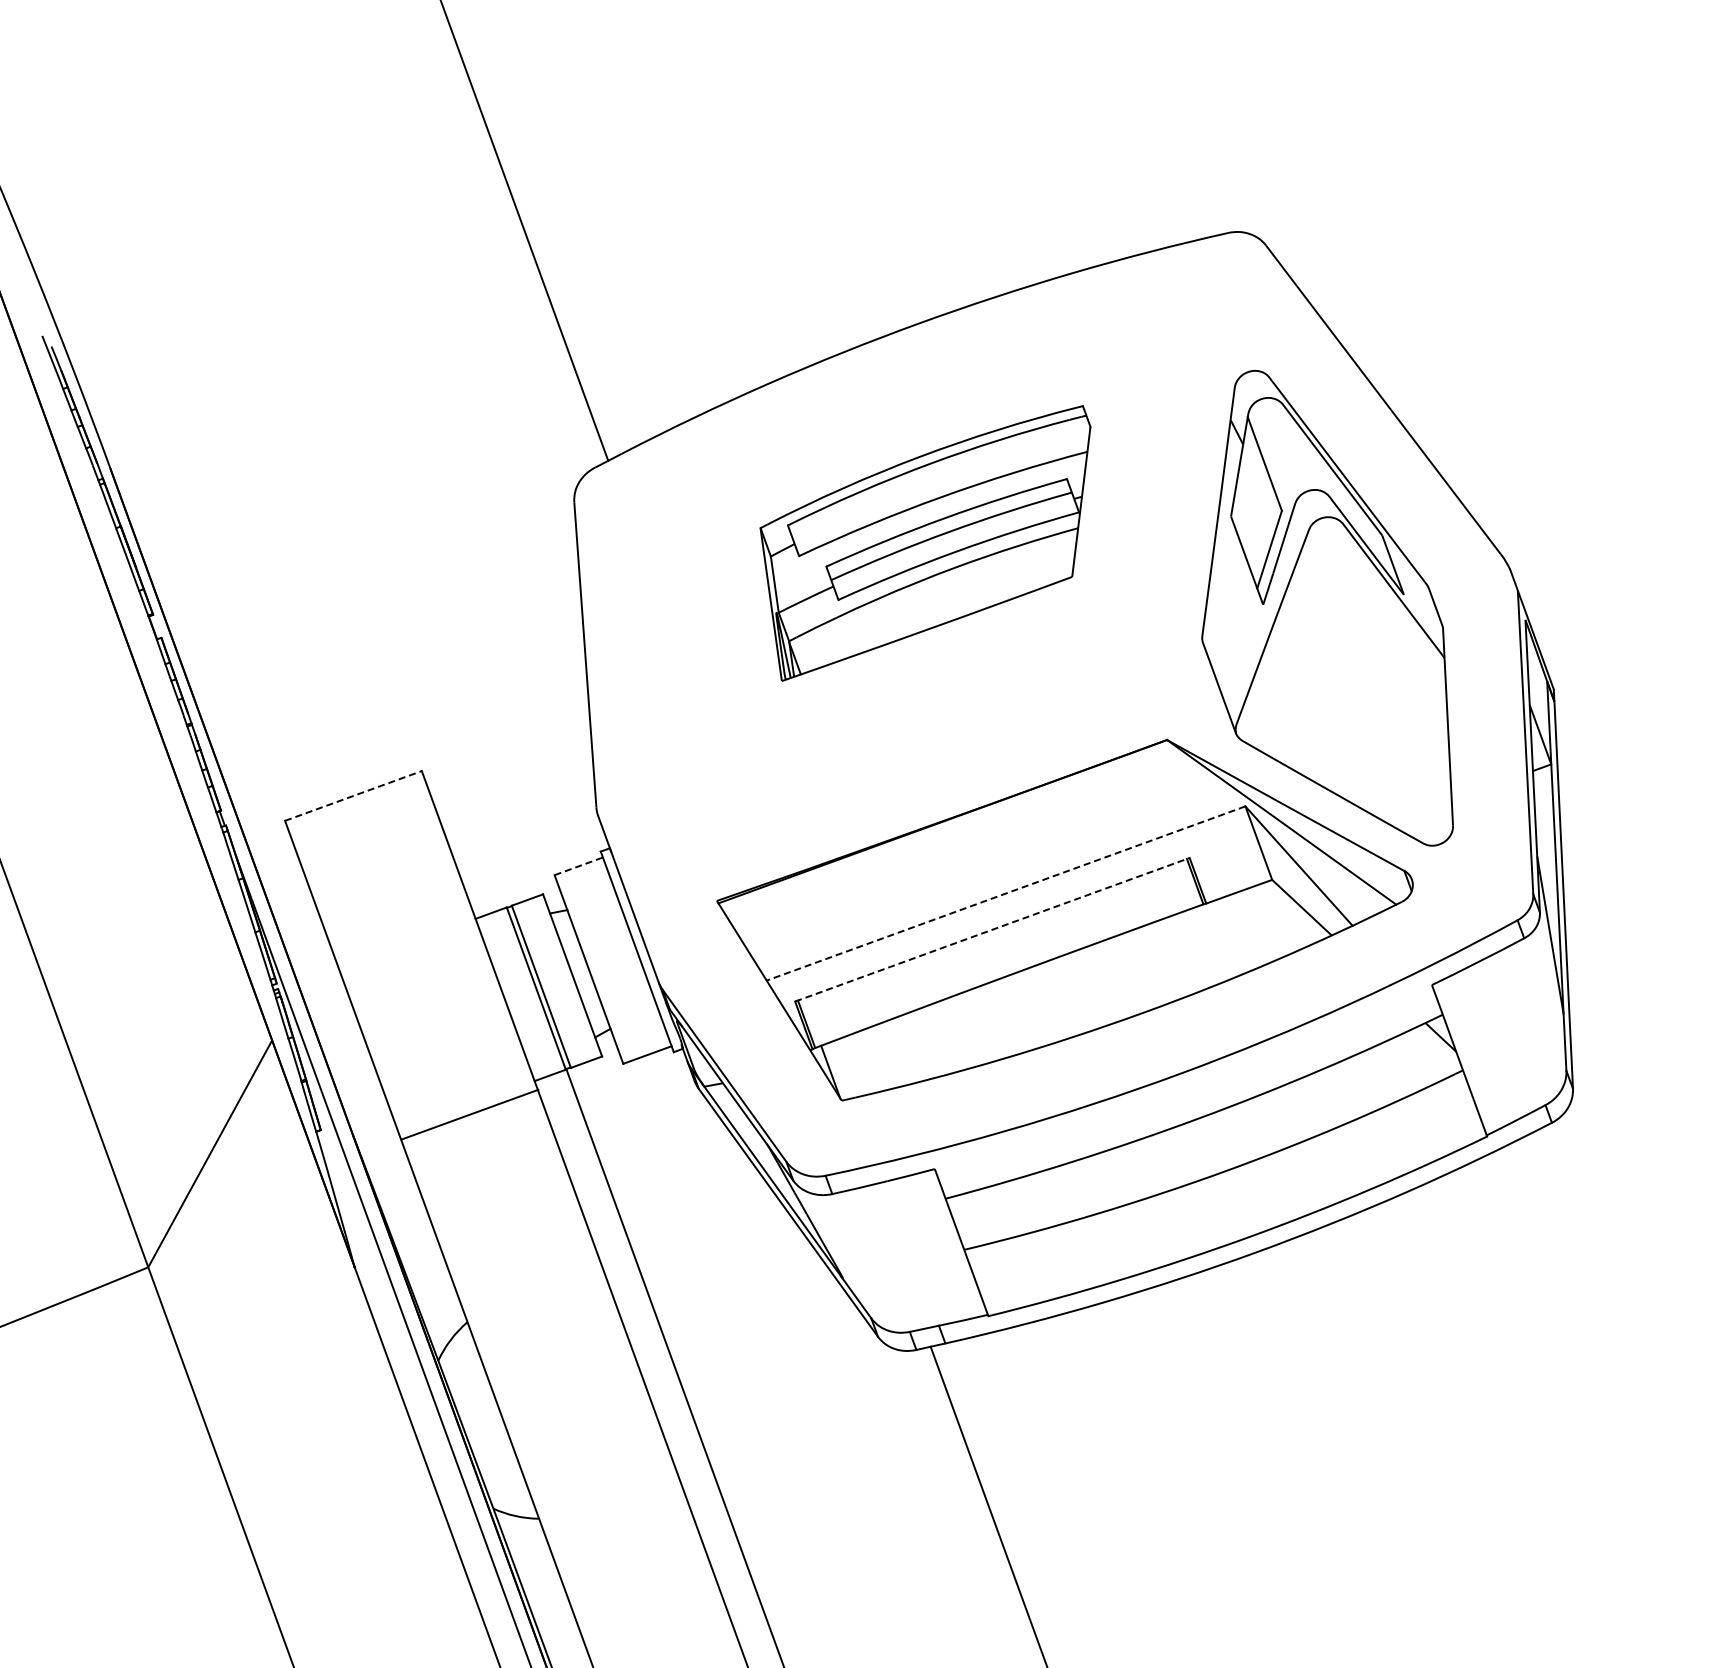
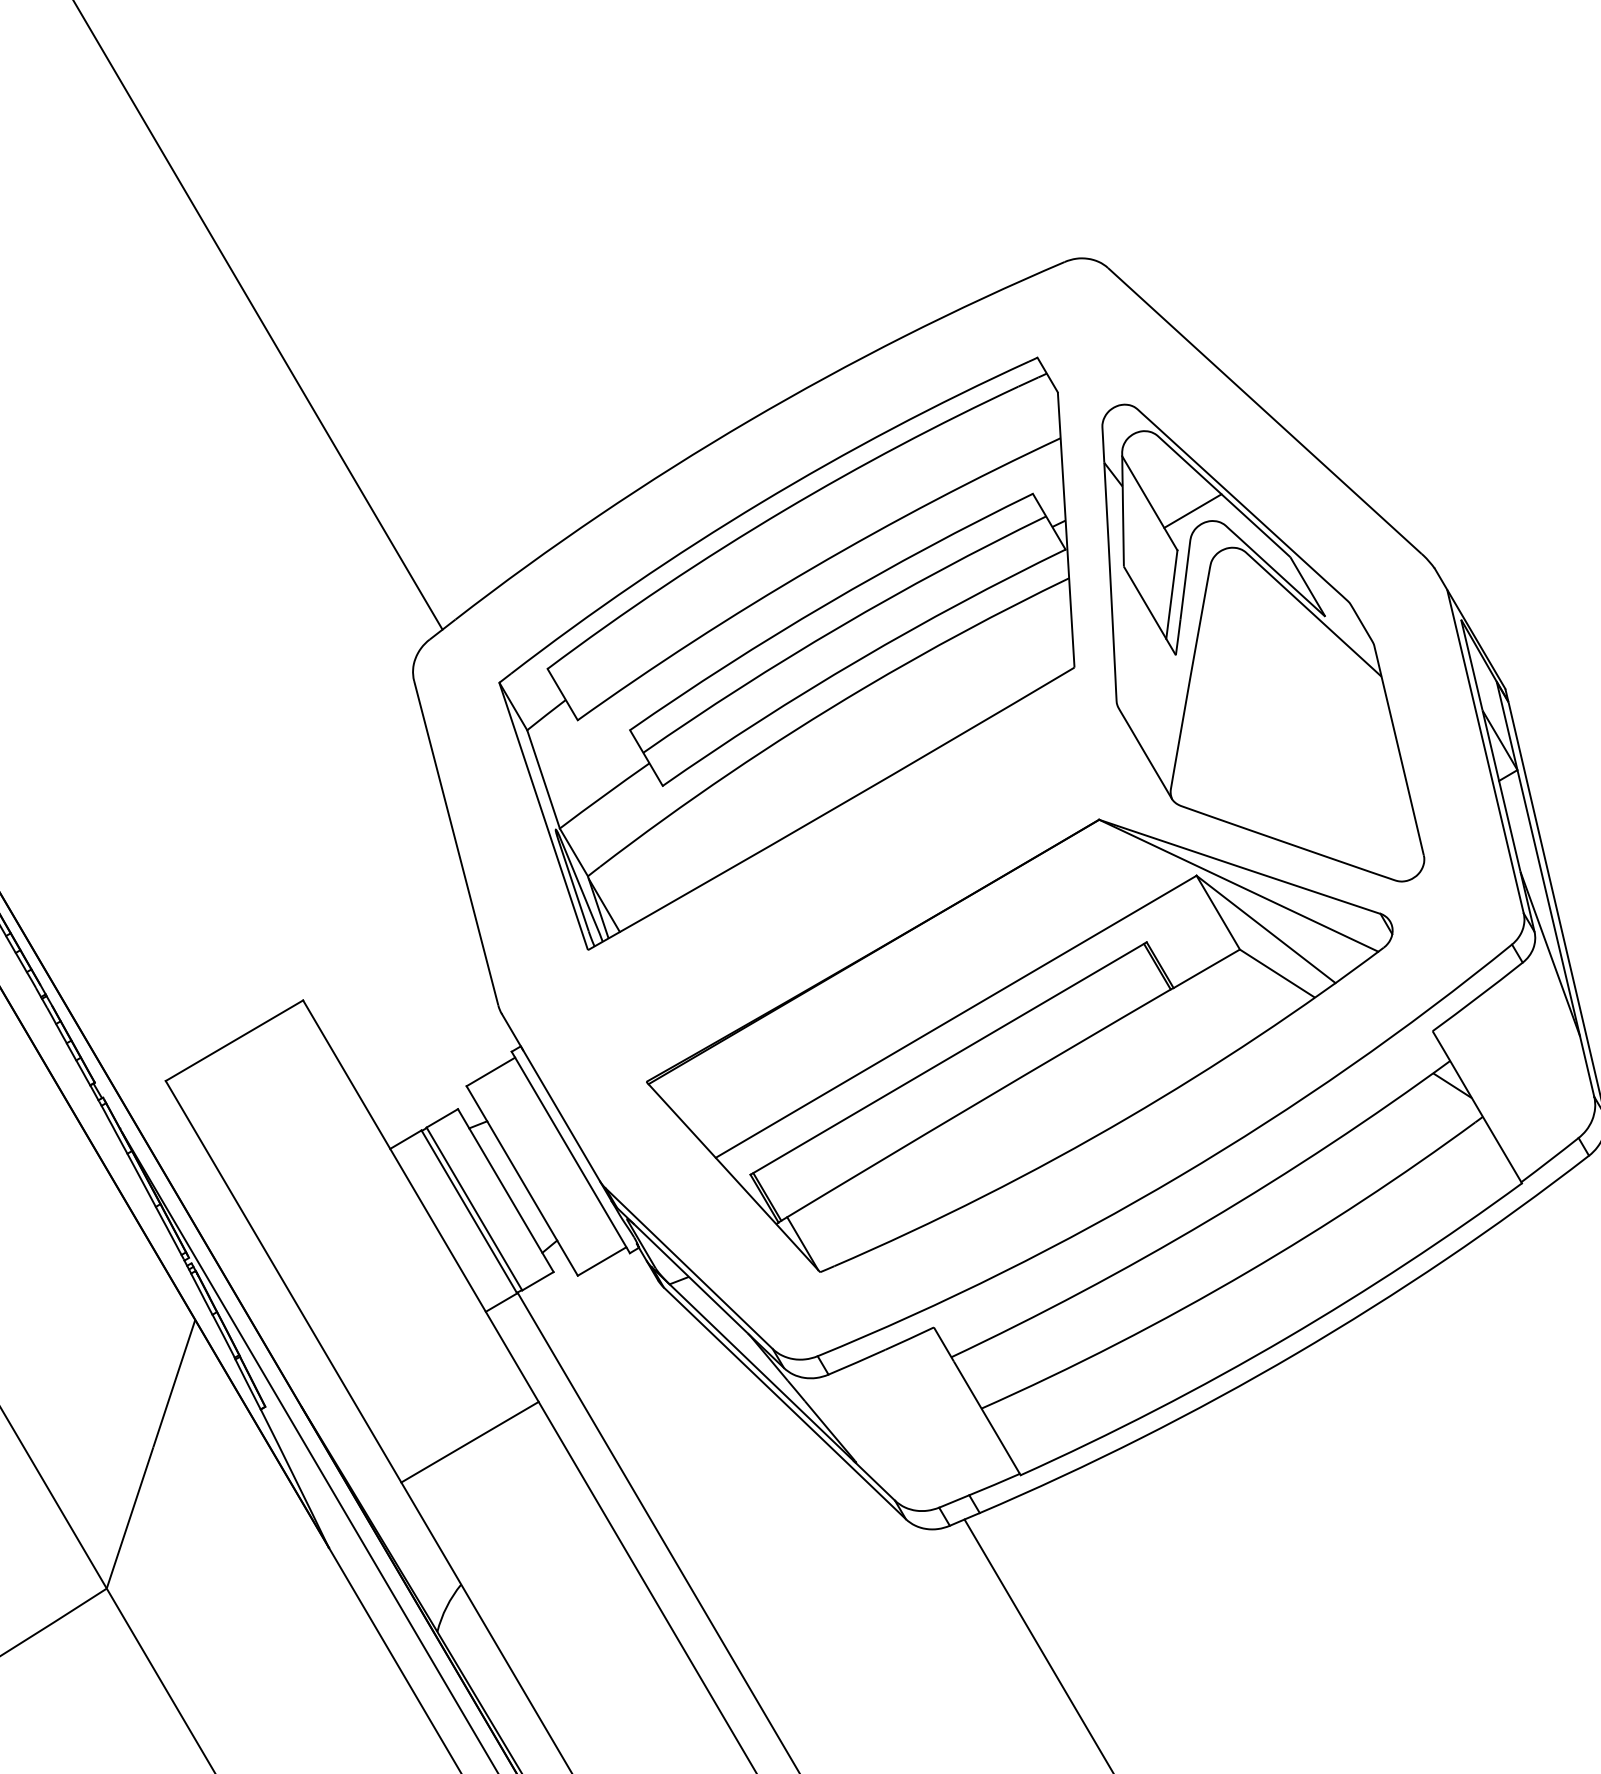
line: (1301, 477) -> (1191, 510), added
part: (925, 543) -> (800, 655), size x1.67
line: (353, 795) -> (234, 1040), dashed -> solid
line: (578, 866) -> (490, 1072), dashed -> solid
line: (1006, 893) -> (956, 1016), dashed -> solid
line: (992, 929) -> (948, 1058), dashed -> solid
line: (469, 1114) -> (469, 1442), moved

